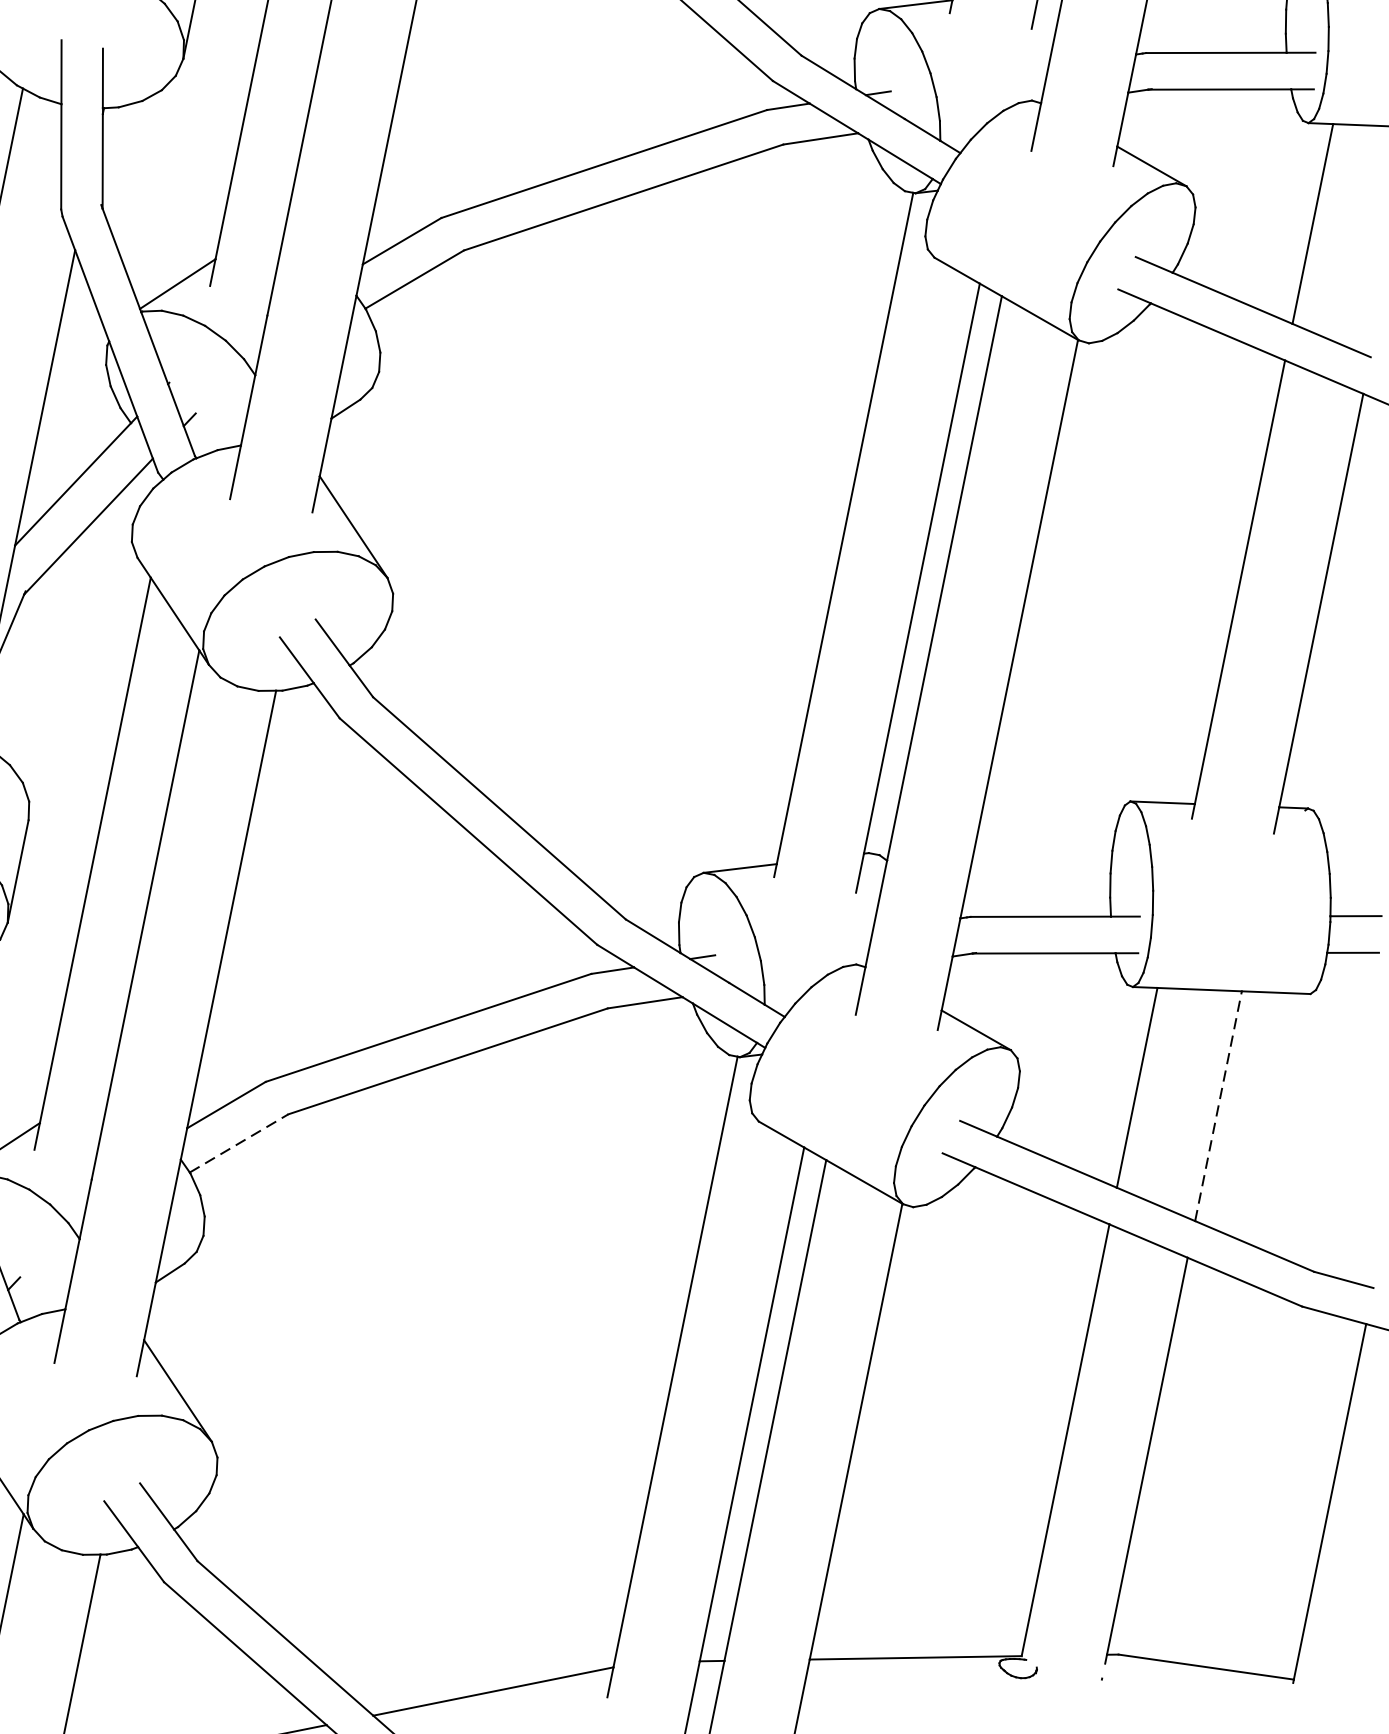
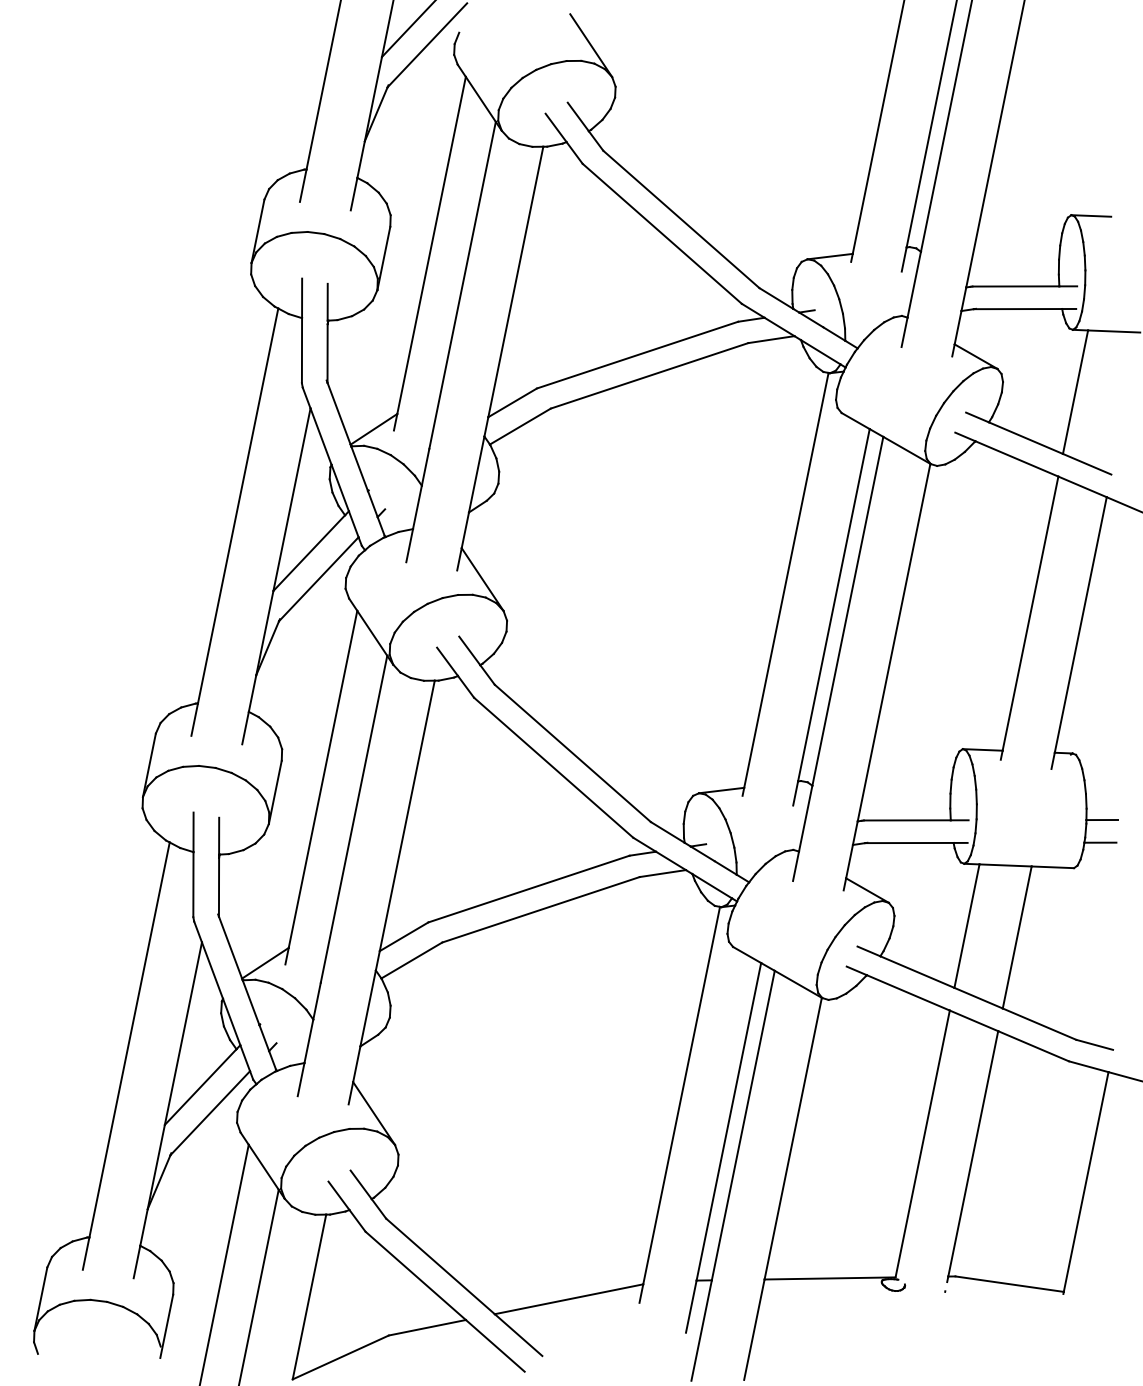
line: (1218, 1106) -> (1017, 937), dashed -> solid
line: (240, 1143) -> (412, 960), dashed -> solid

